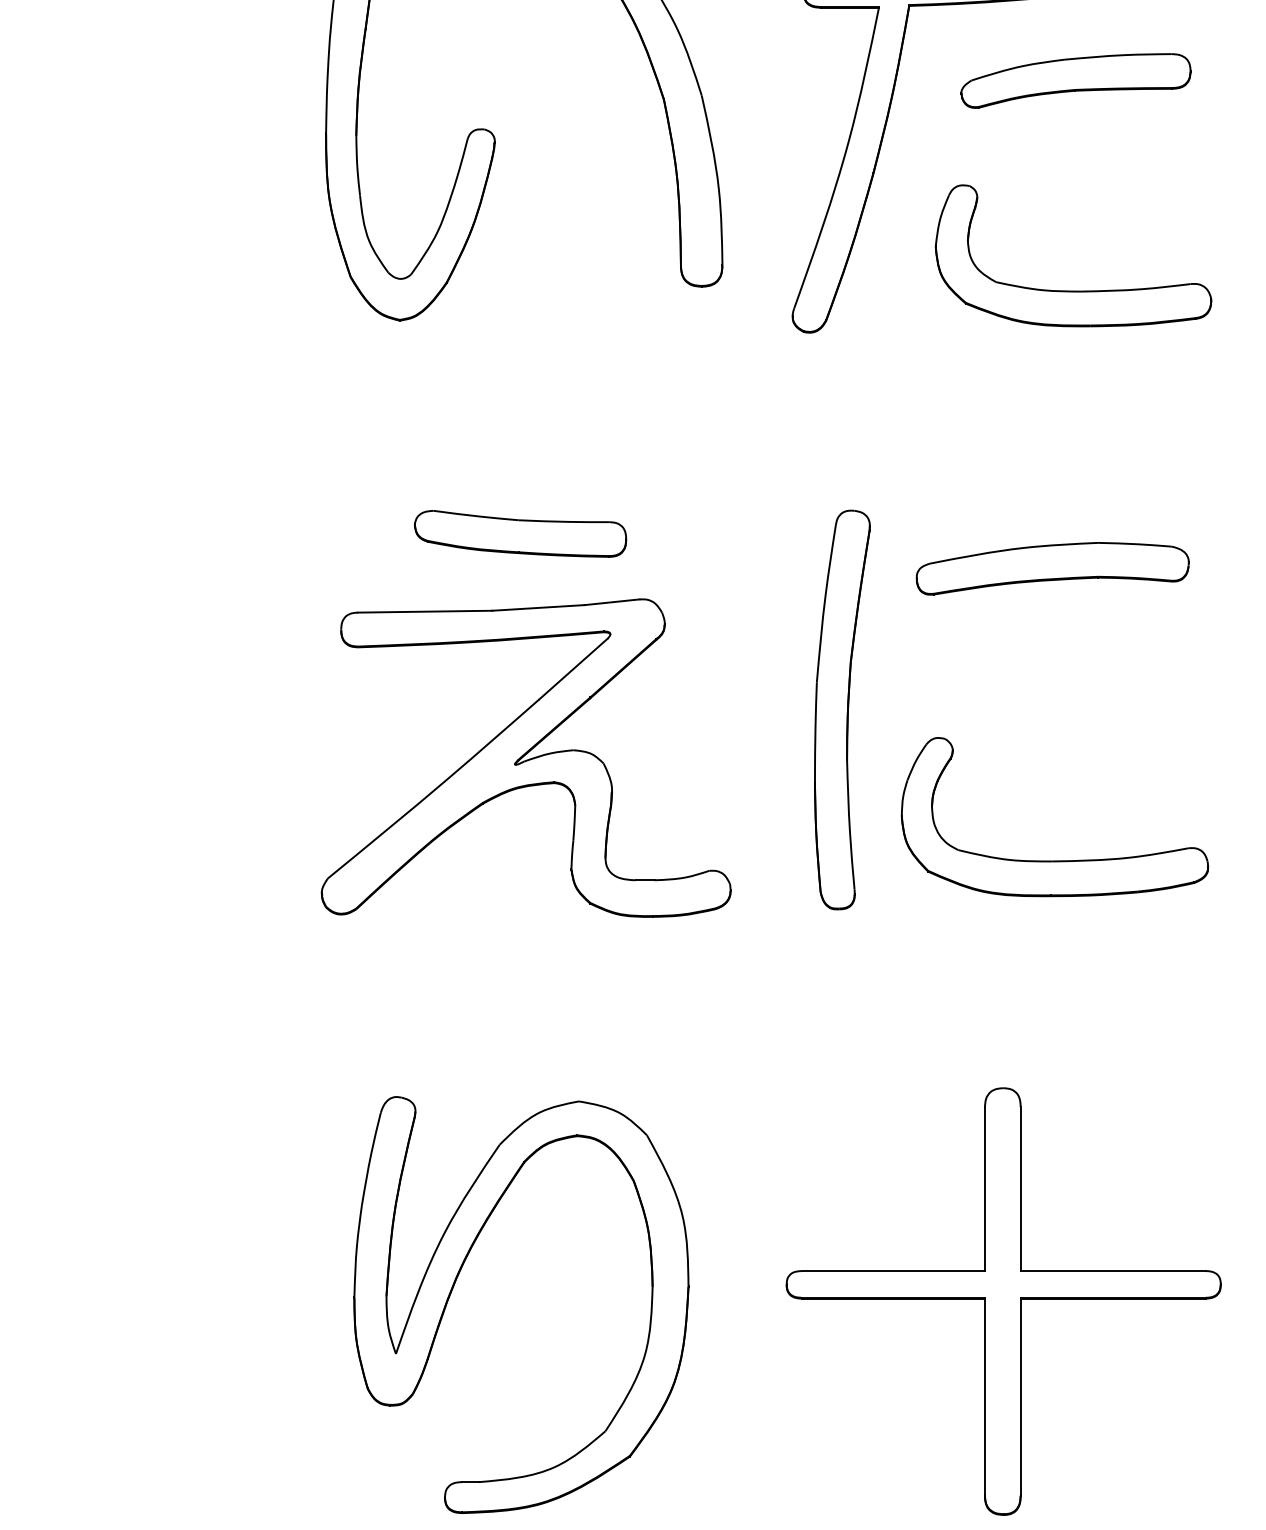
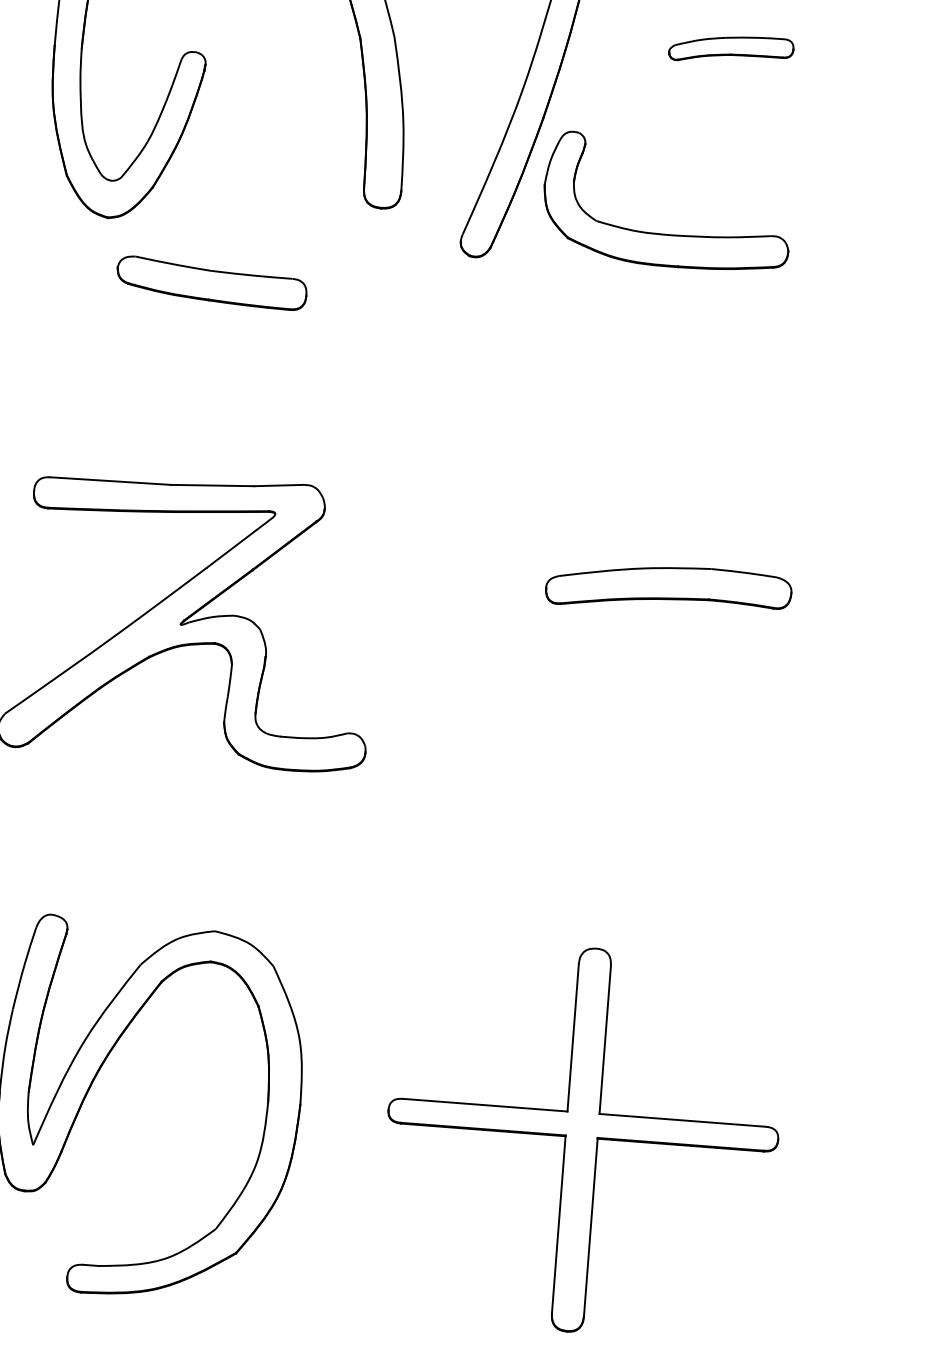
part: (1075, 80) -> (730, 49), size x0.6
part: (1073, 290) -> (665, 233), moved
part: (520, 533) -> (211, 282), moved
part: (1052, 568) -> (668, 588), moved
part: (842, 709) -> (478, 597), removed
part: (1054, 860) -> (658, 747), removed

